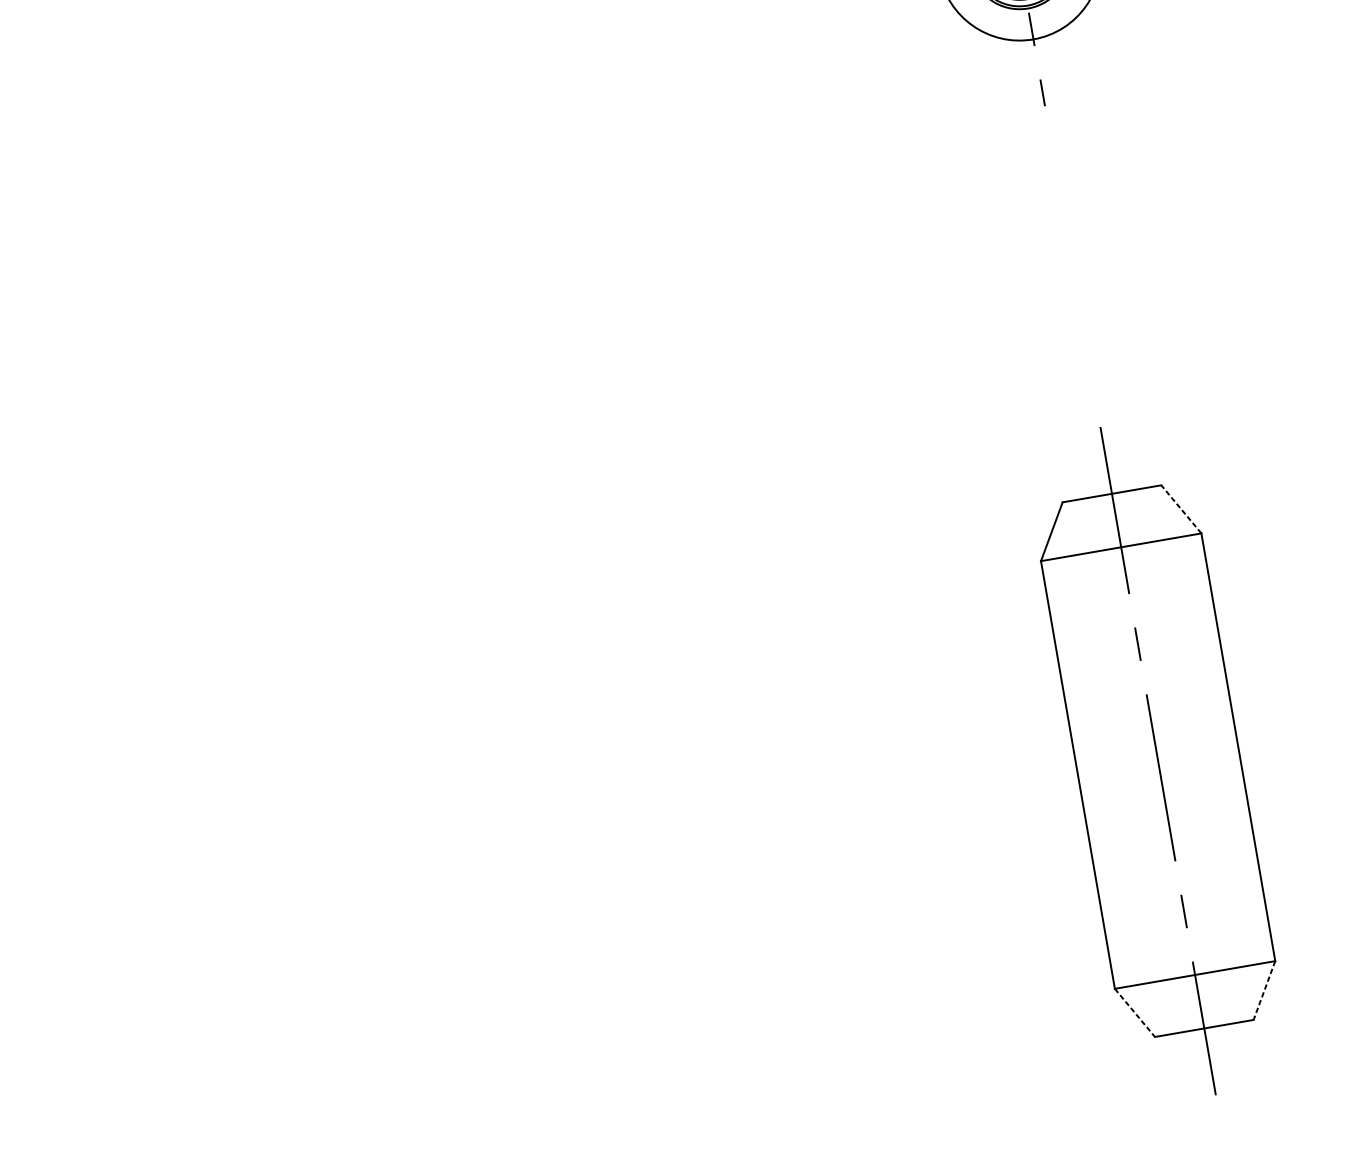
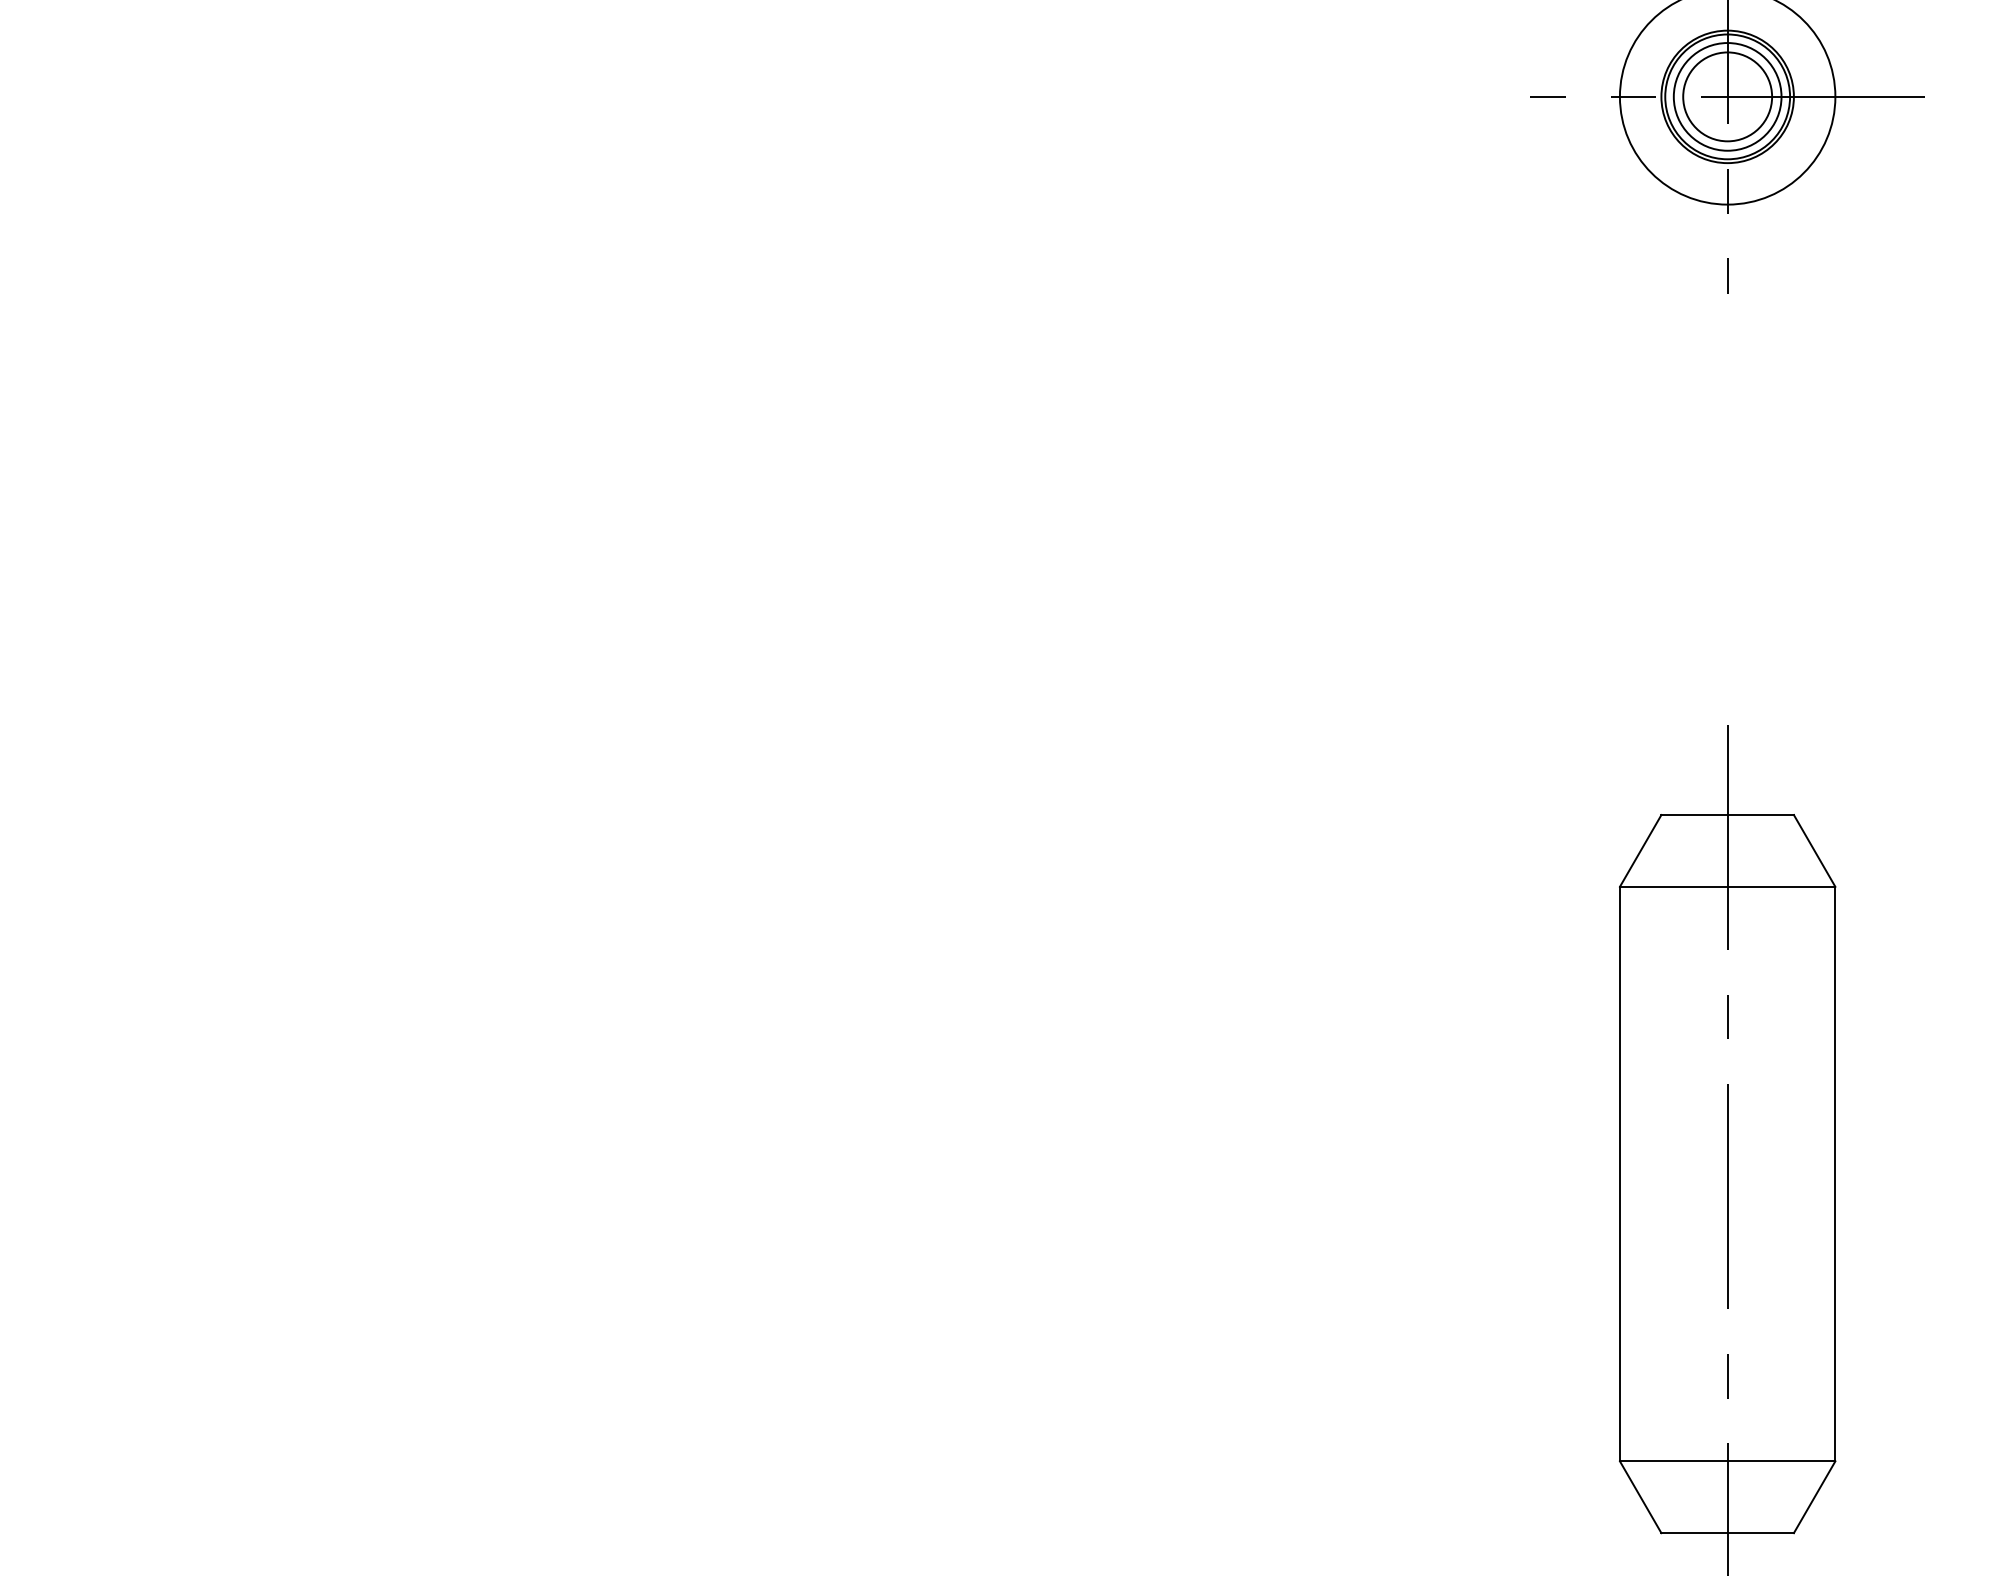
line: (1181, 509) -> (1814, 850), dashed -> solid
line: (1264, 990) -> (1814, 1497), dashed -> solid
line: (1134, 1013) -> (1640, 1497), dashed -> solid

